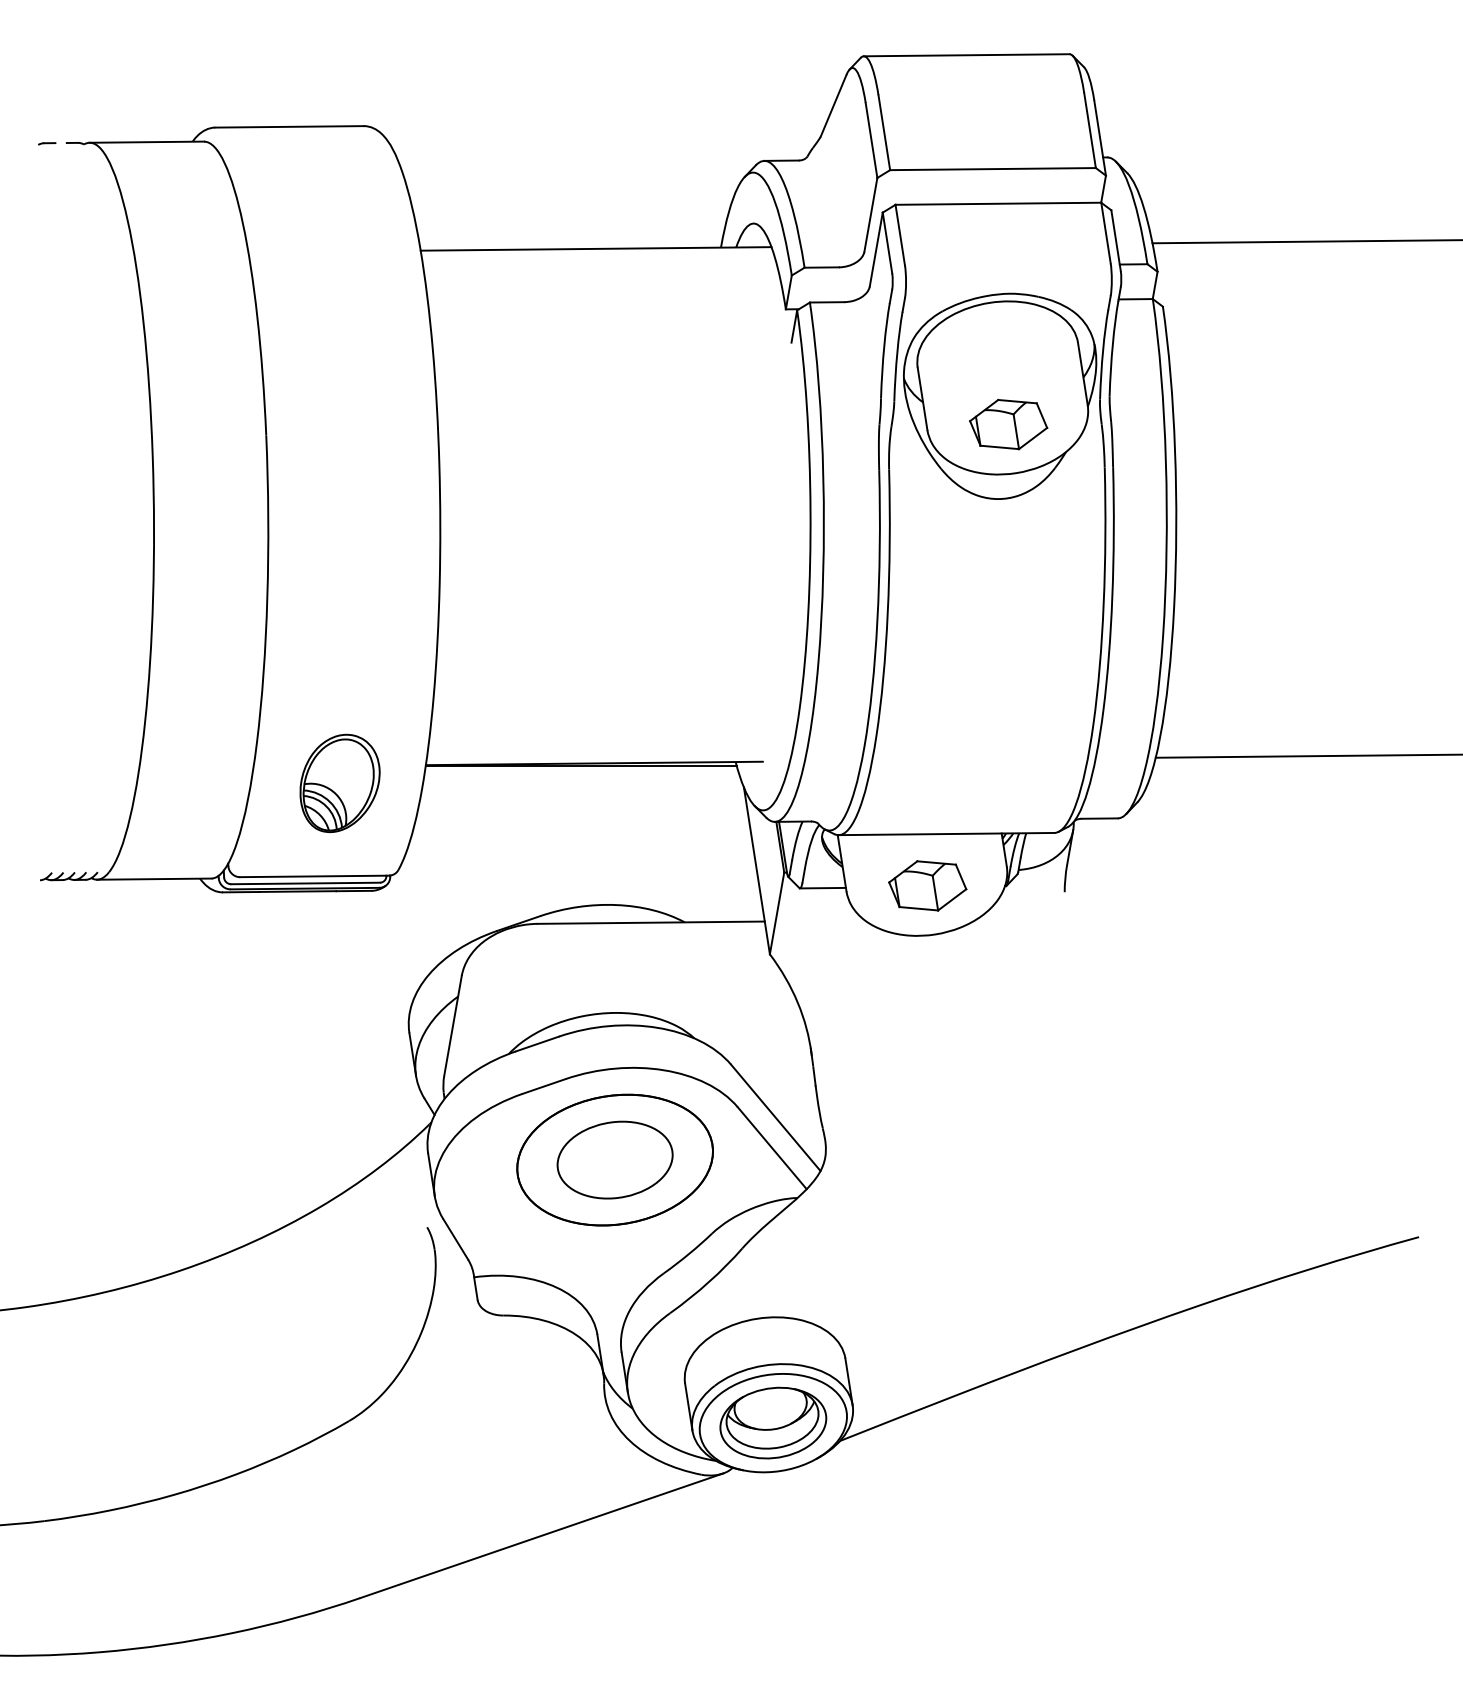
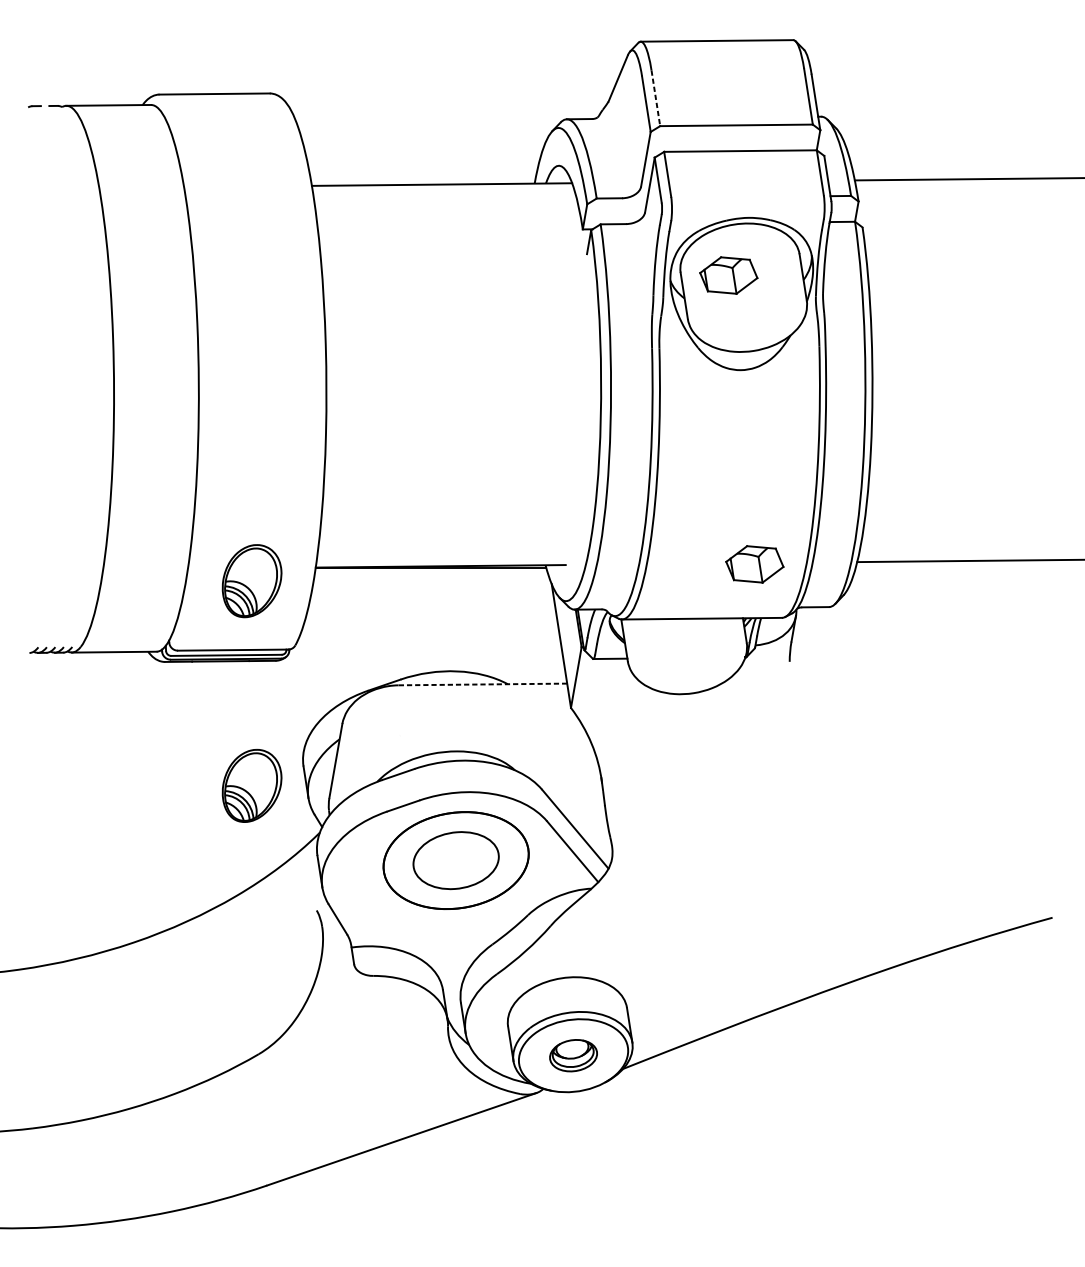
line: (884, 132) -> (656, 98), solid -> dashed
part: (1008, 424) -> (728, 275), moved
part: (927, 885) -> (754, 564), moved
line: (651, 922) -> (483, 684), solid -> dashed
part: (339, 1058) -> (251, 785), added
part: (773, 1422) -> (573, 1055), size x0.6

